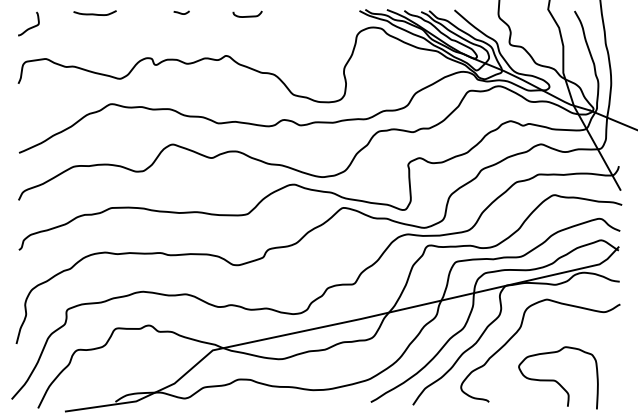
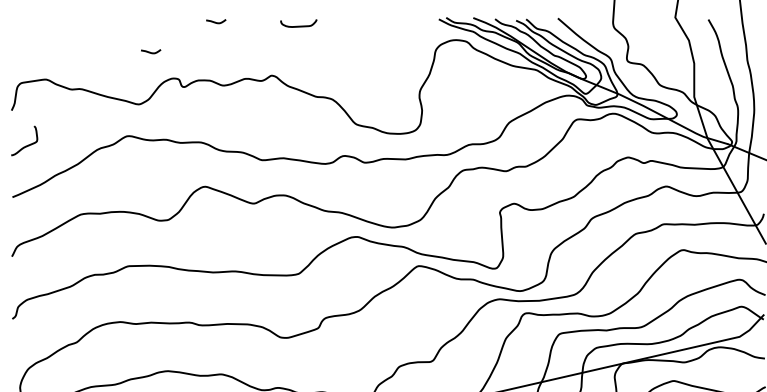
curve: (94, 13) -> (106, 22), removed
curve: (29, 27) -> (25, 145), moved
curve: (129, 36) -> (150, 51), added

